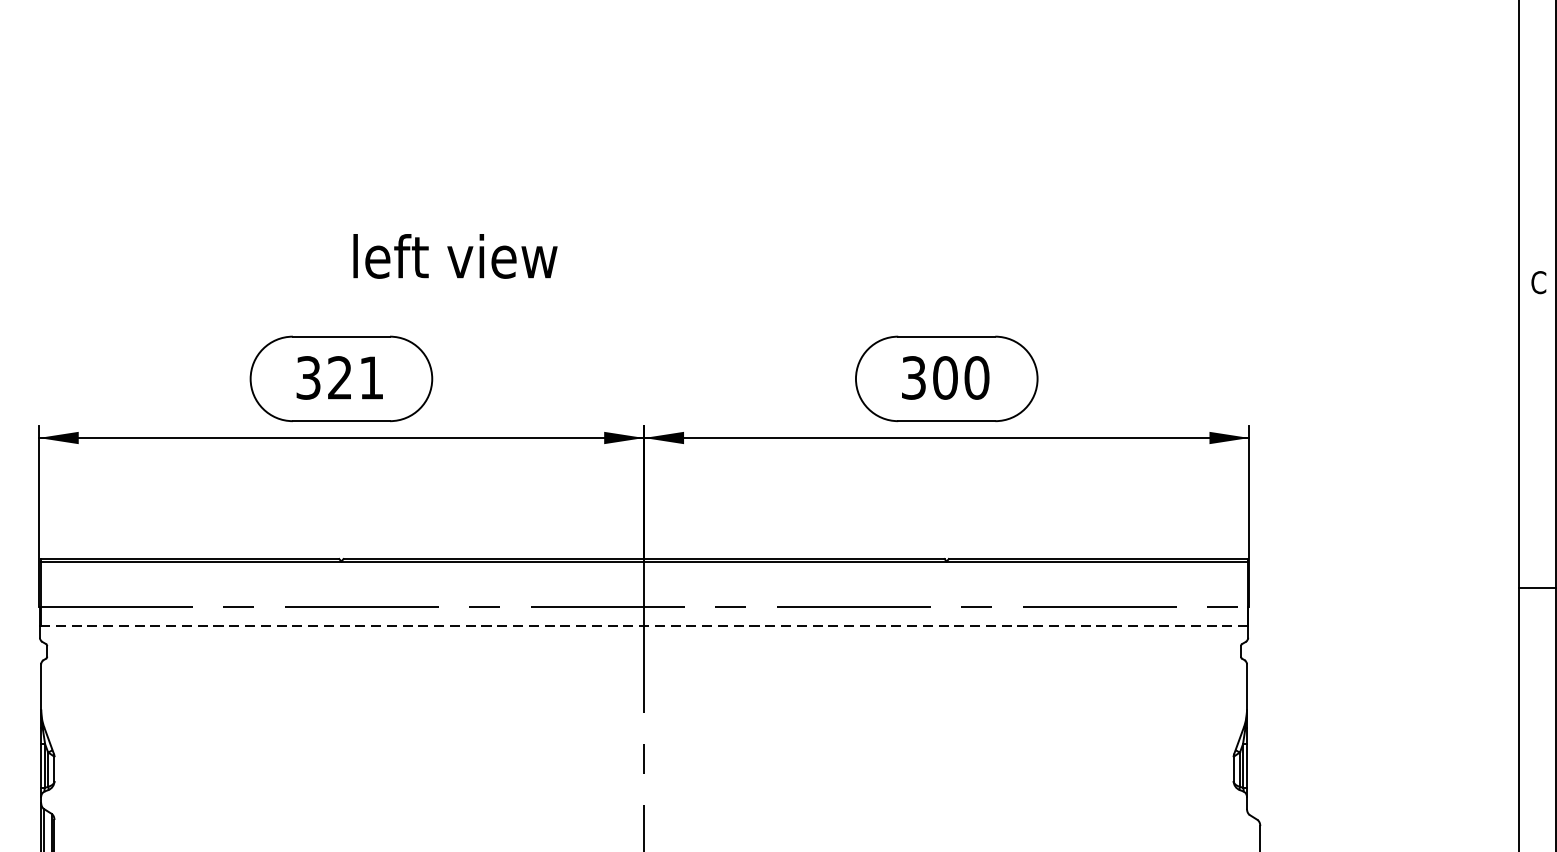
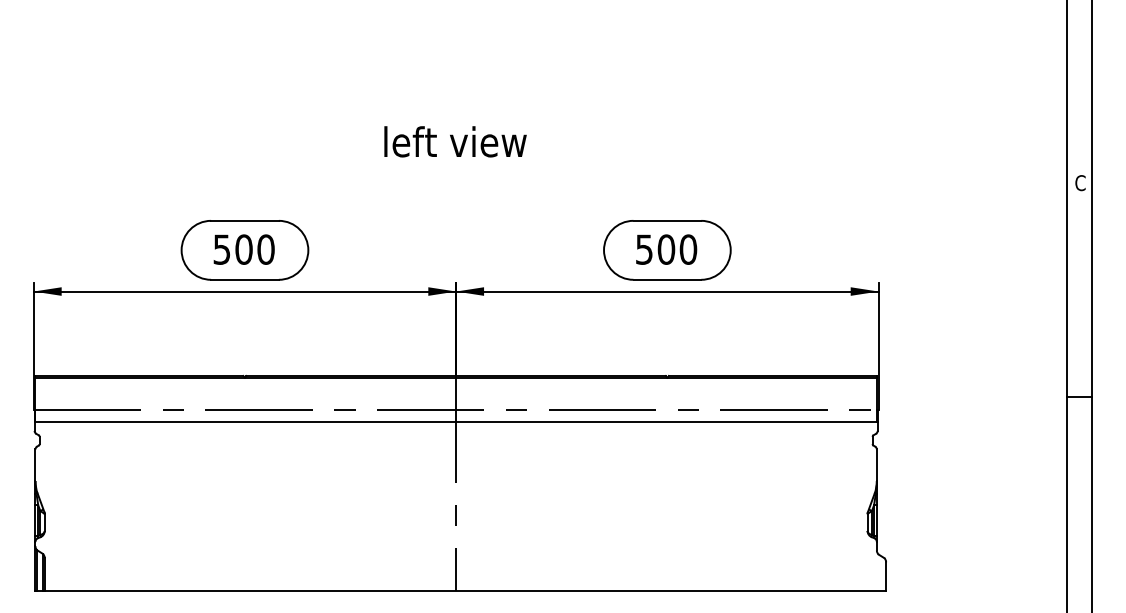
text: (455, 255) -> (455, 141), moved
text: (340, 377) -> (244, 249), 321 -> 500
text: (913, 377) -> (644, 249), 300 -> 500
line: (644, 625) -> (456, 422), dashed -> solid

